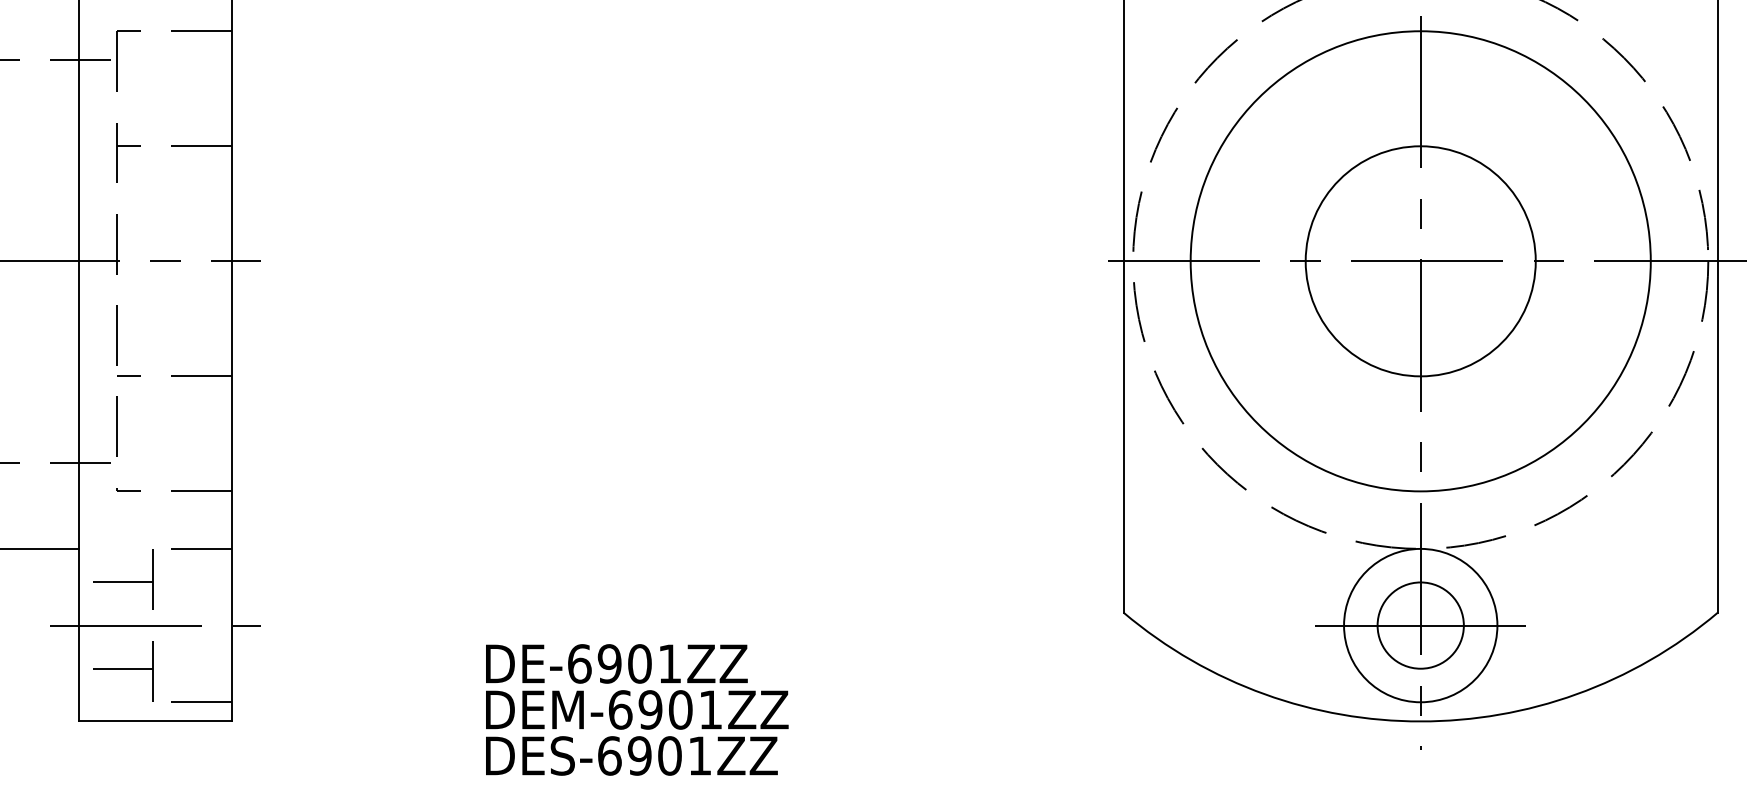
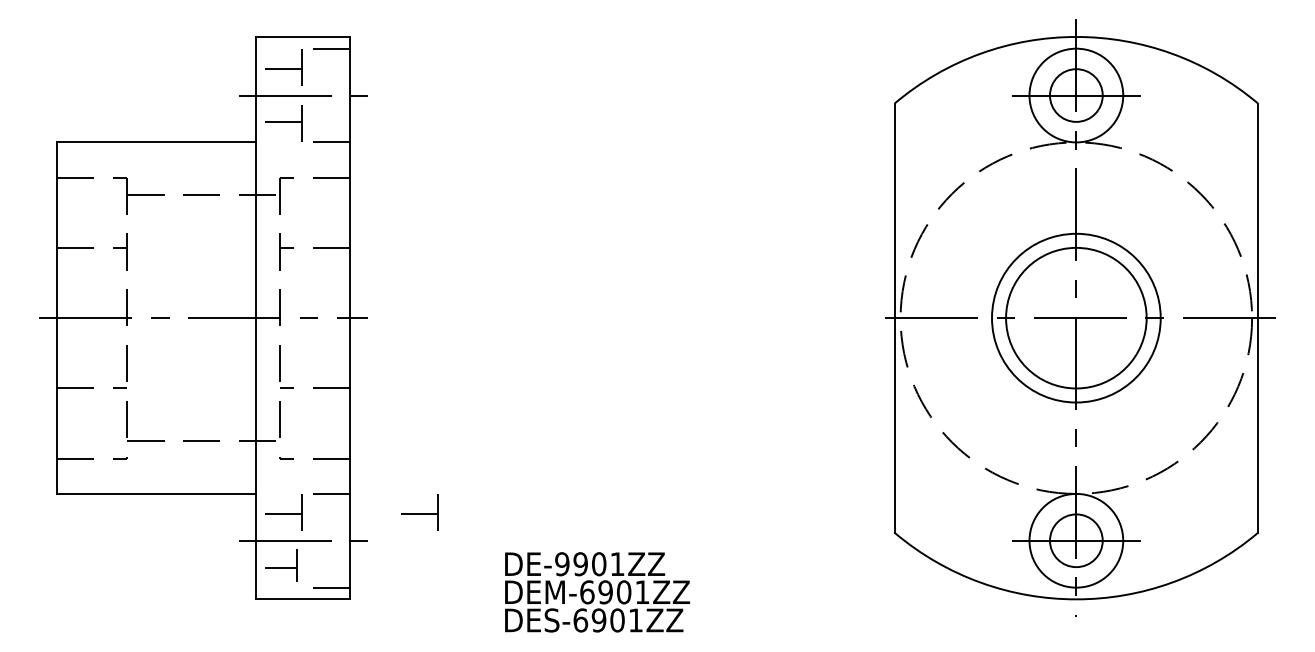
circle: (1419, 260) -> (1075, 317), size x0.6
part: (345, 579) -> (419, 512), added
text: (579, 664) -> (562, 564), DE-6901ZZ -> DE-9901ZZ
part: (123, 670) -> (283, 568), size x0.7

